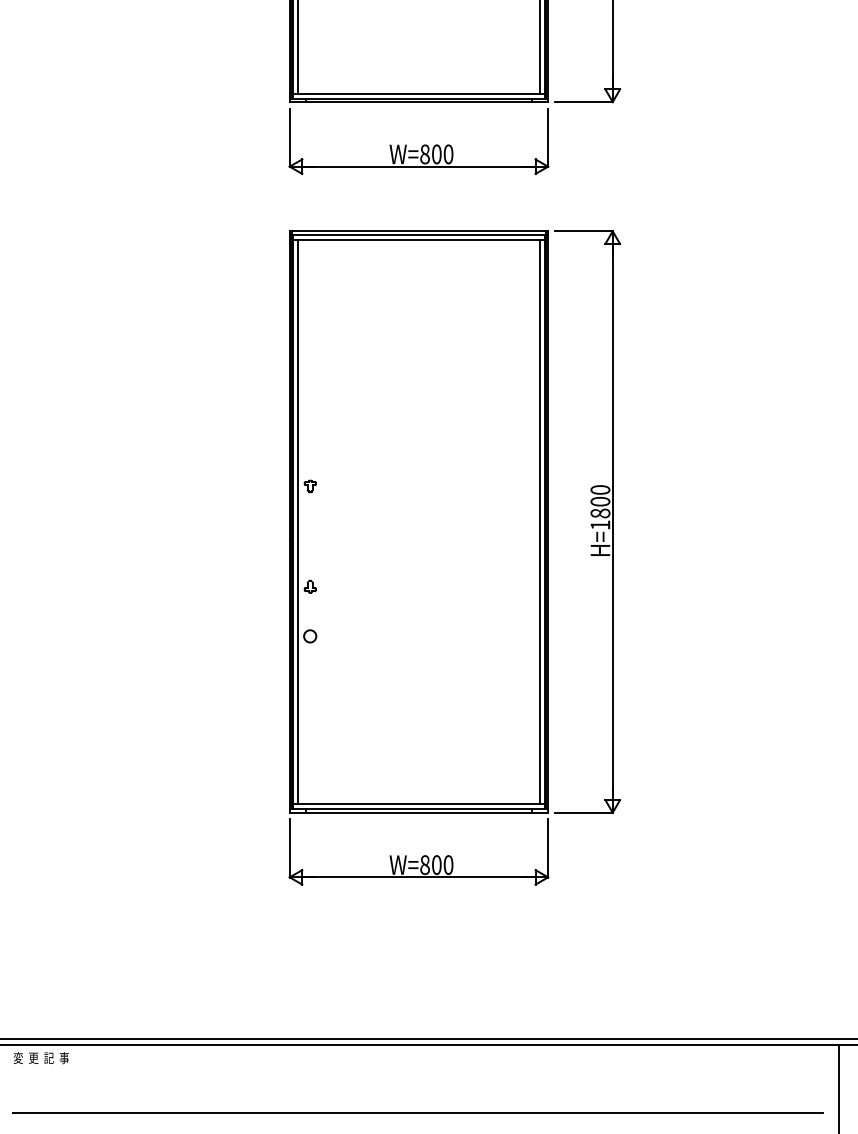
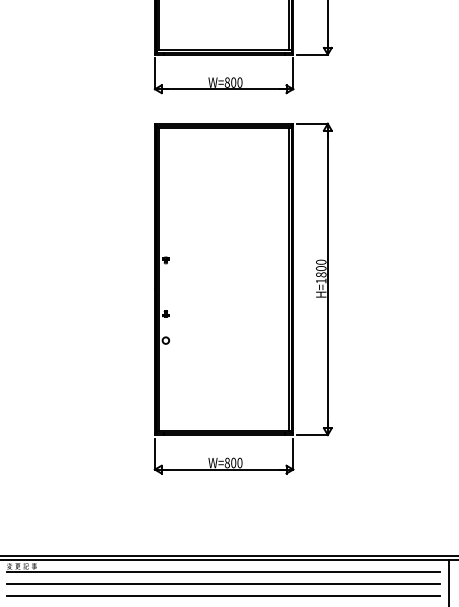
line: (417, 1067) -> (223, 571), added
line: (417, 1090) -> (223, 583), added

